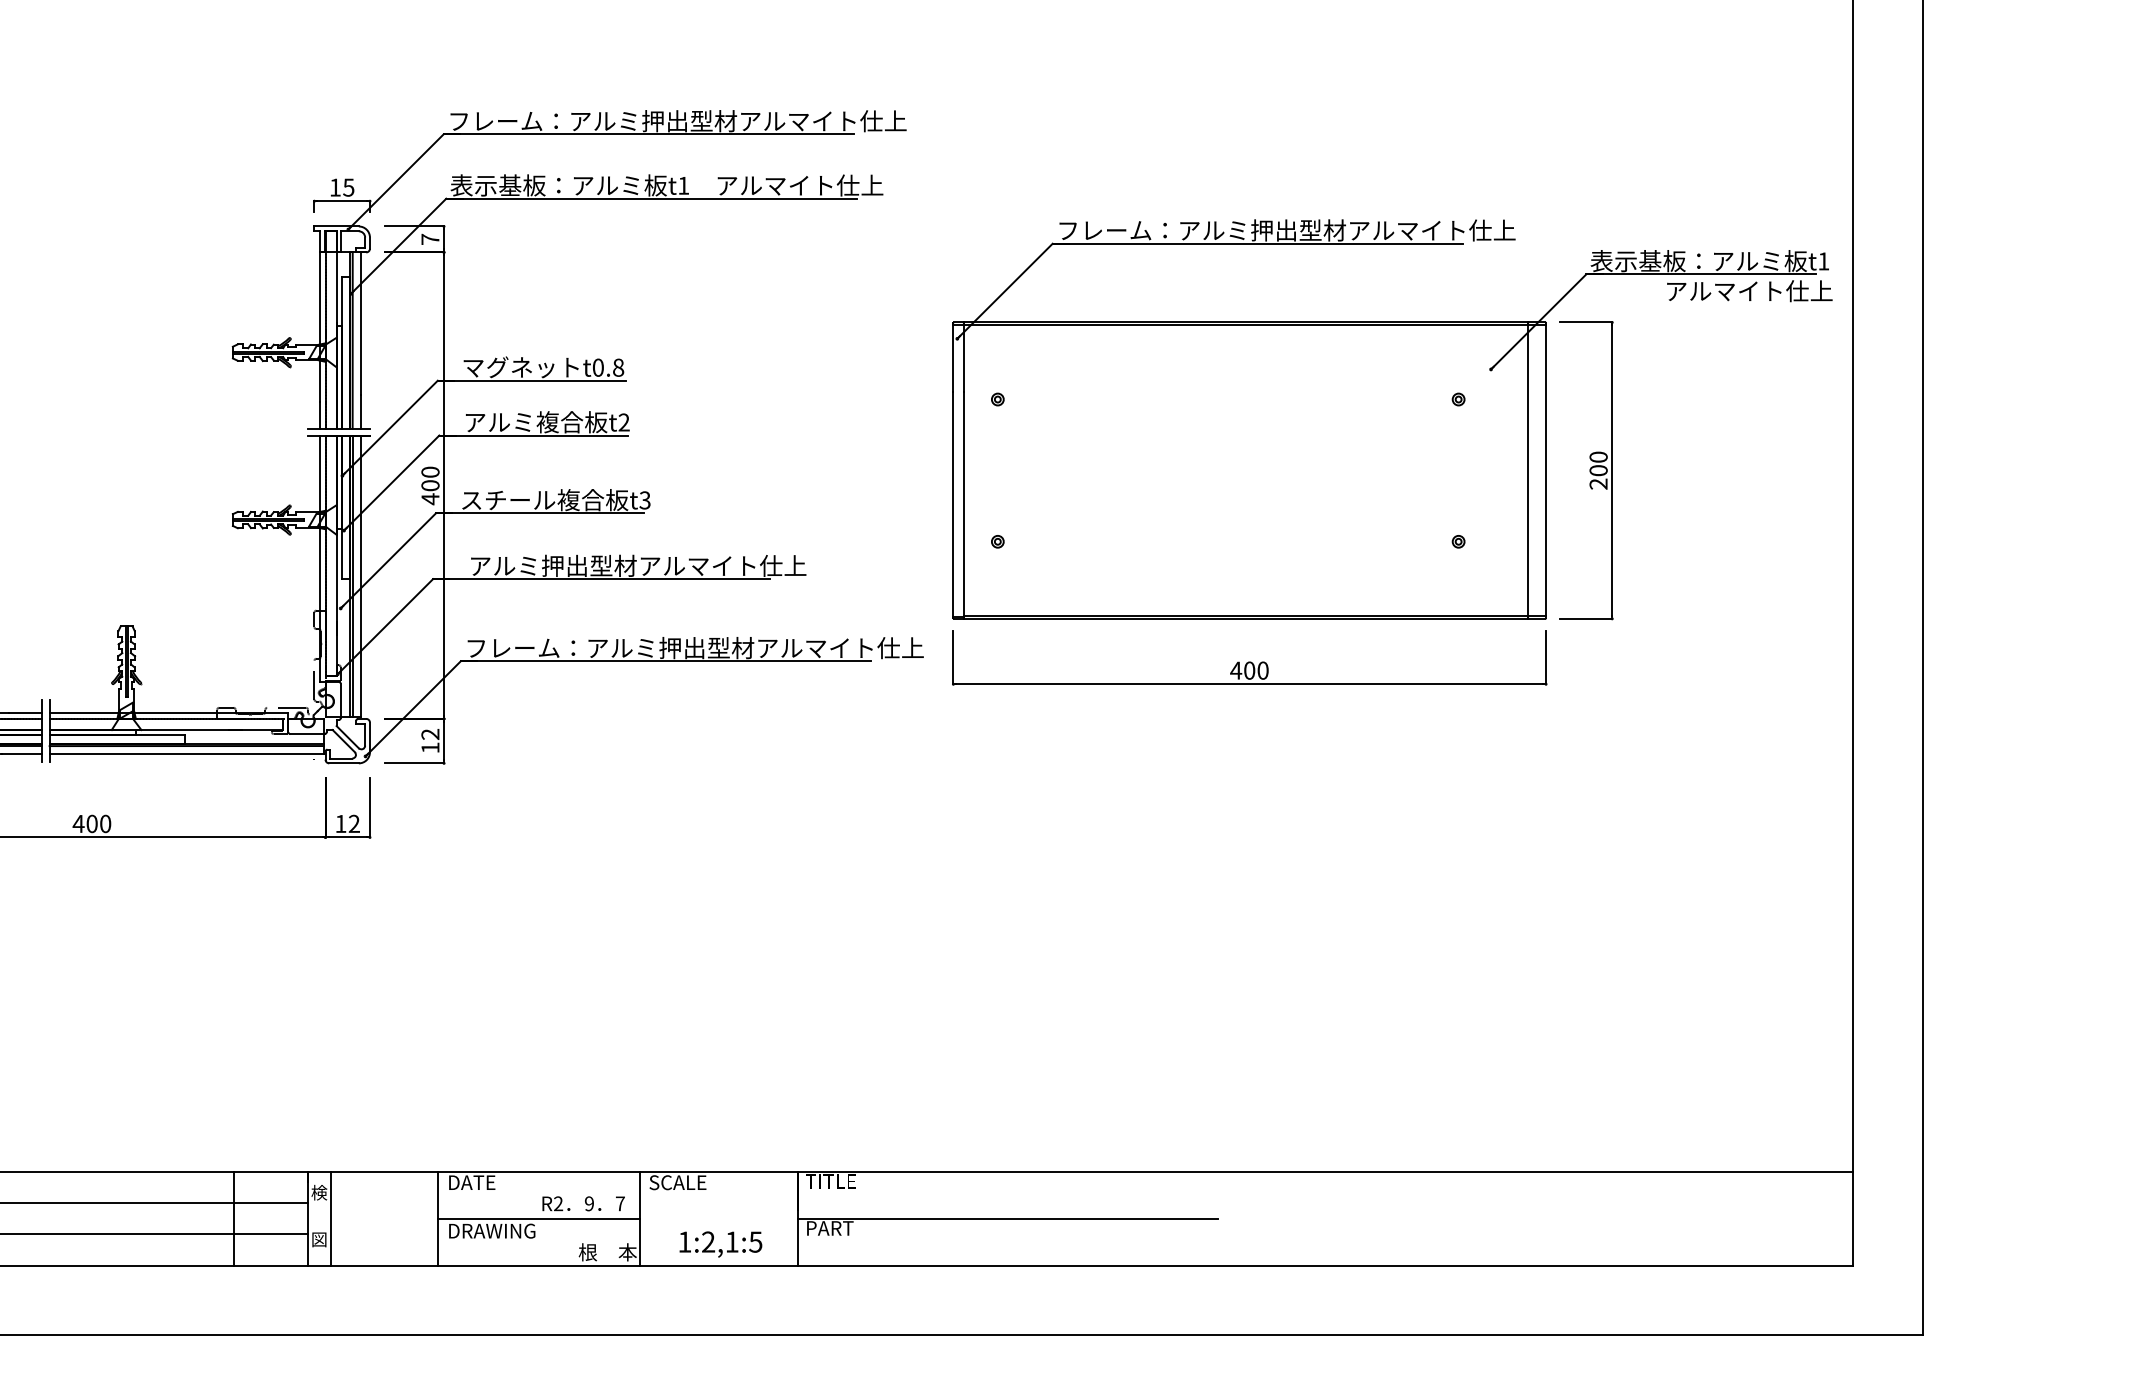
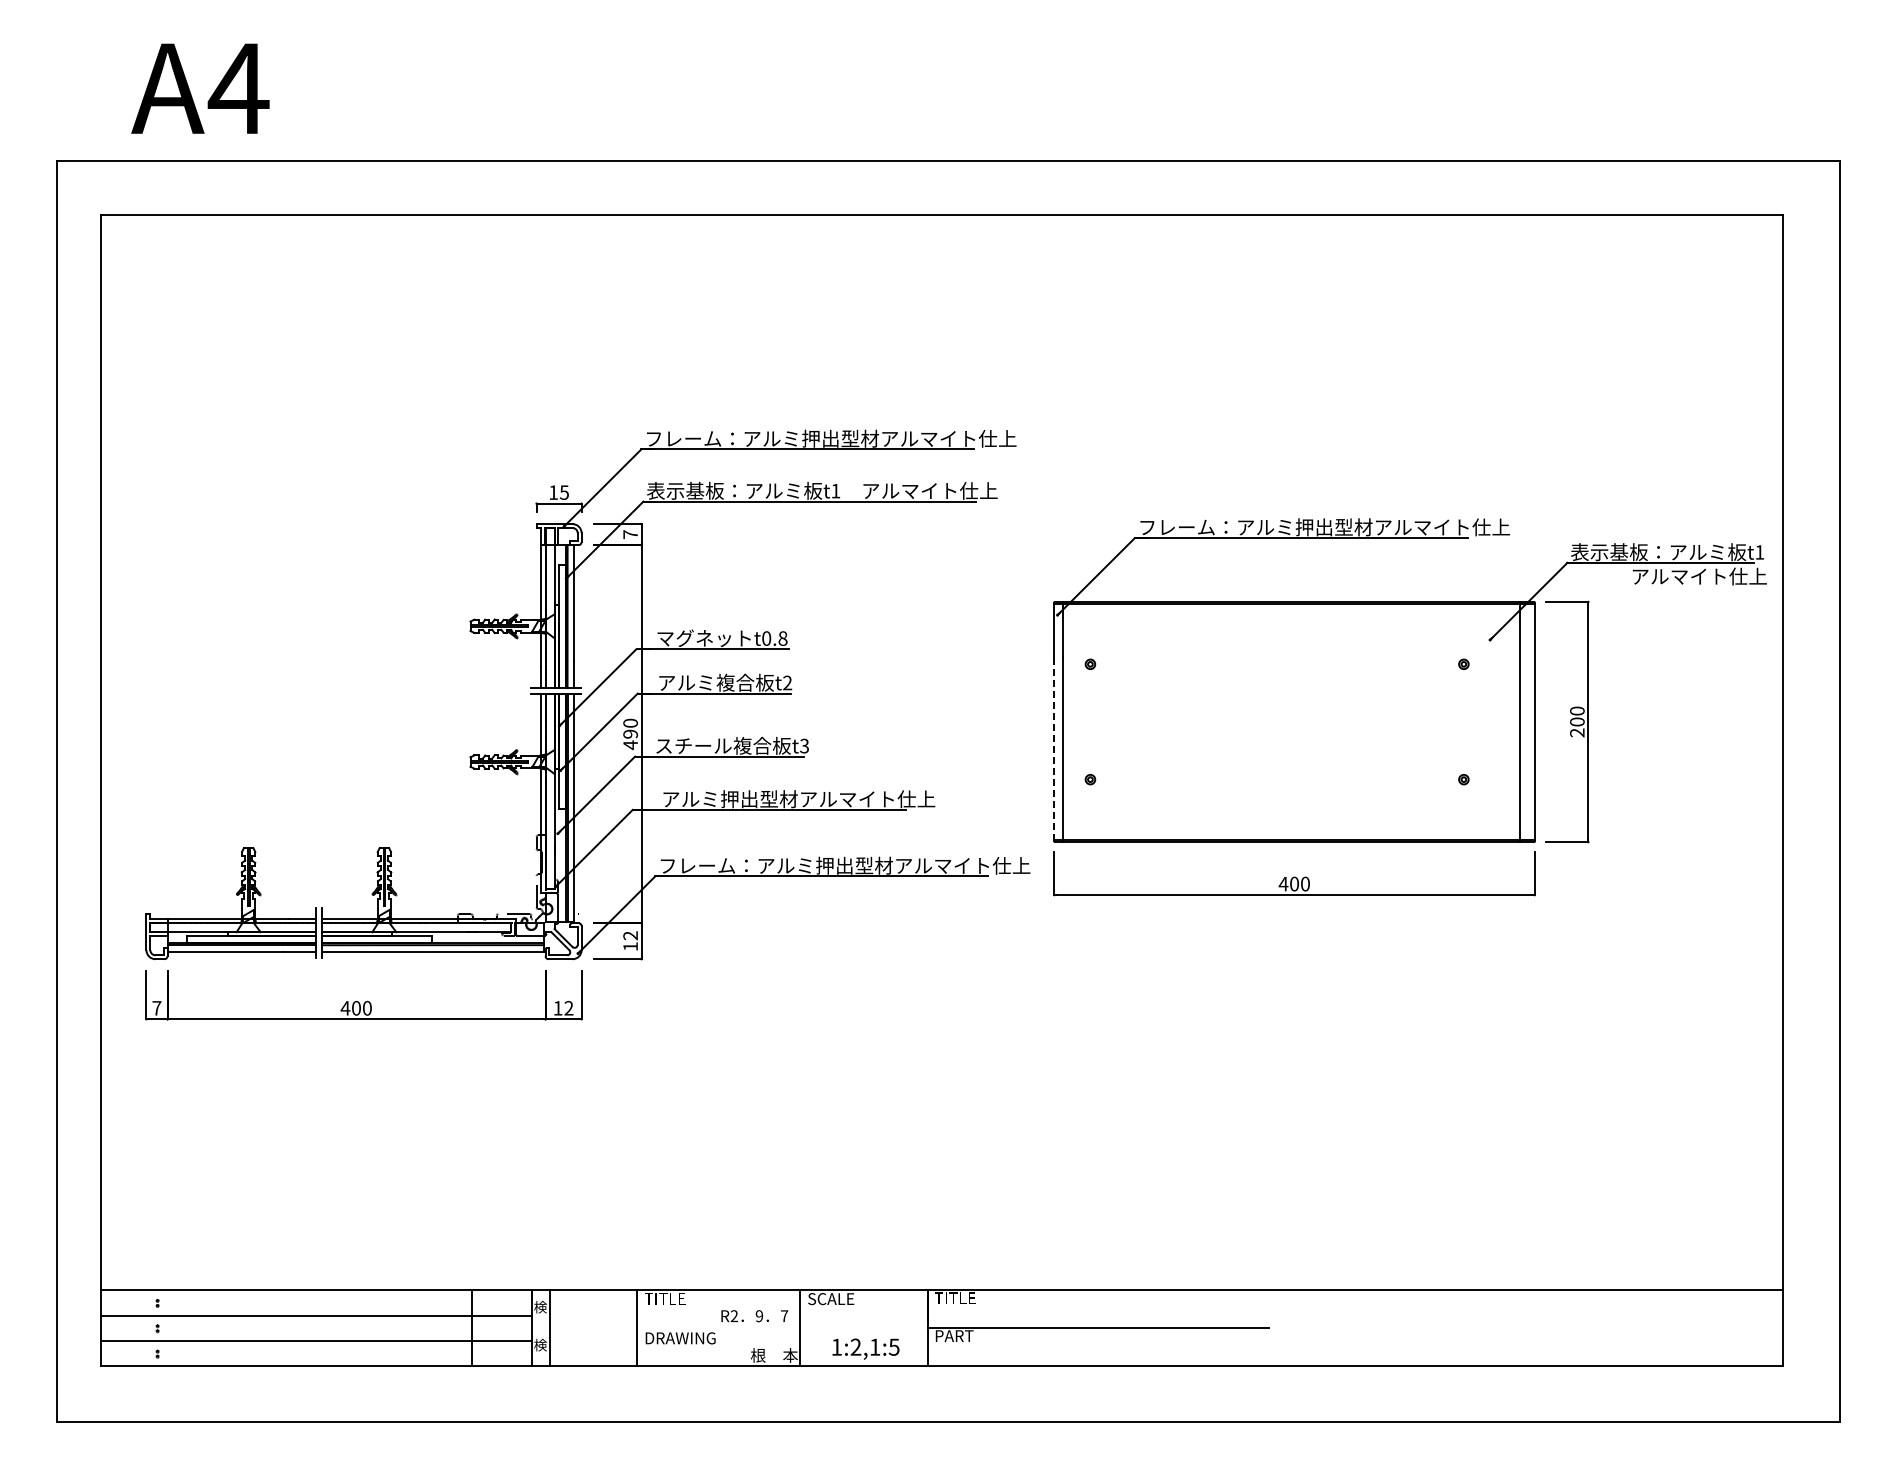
text: (430, 484) -> (630, 733), 400 -> 490
line: (953, 504) -> (1054, 749), solid -> dashed
text: (473, 1182) -> (665, 1298), DATE -> TITLE
line: (538, 1219) -> (718, 1328), removed
text: (319, 1238) -> (540, 1344), 図 -> 検

